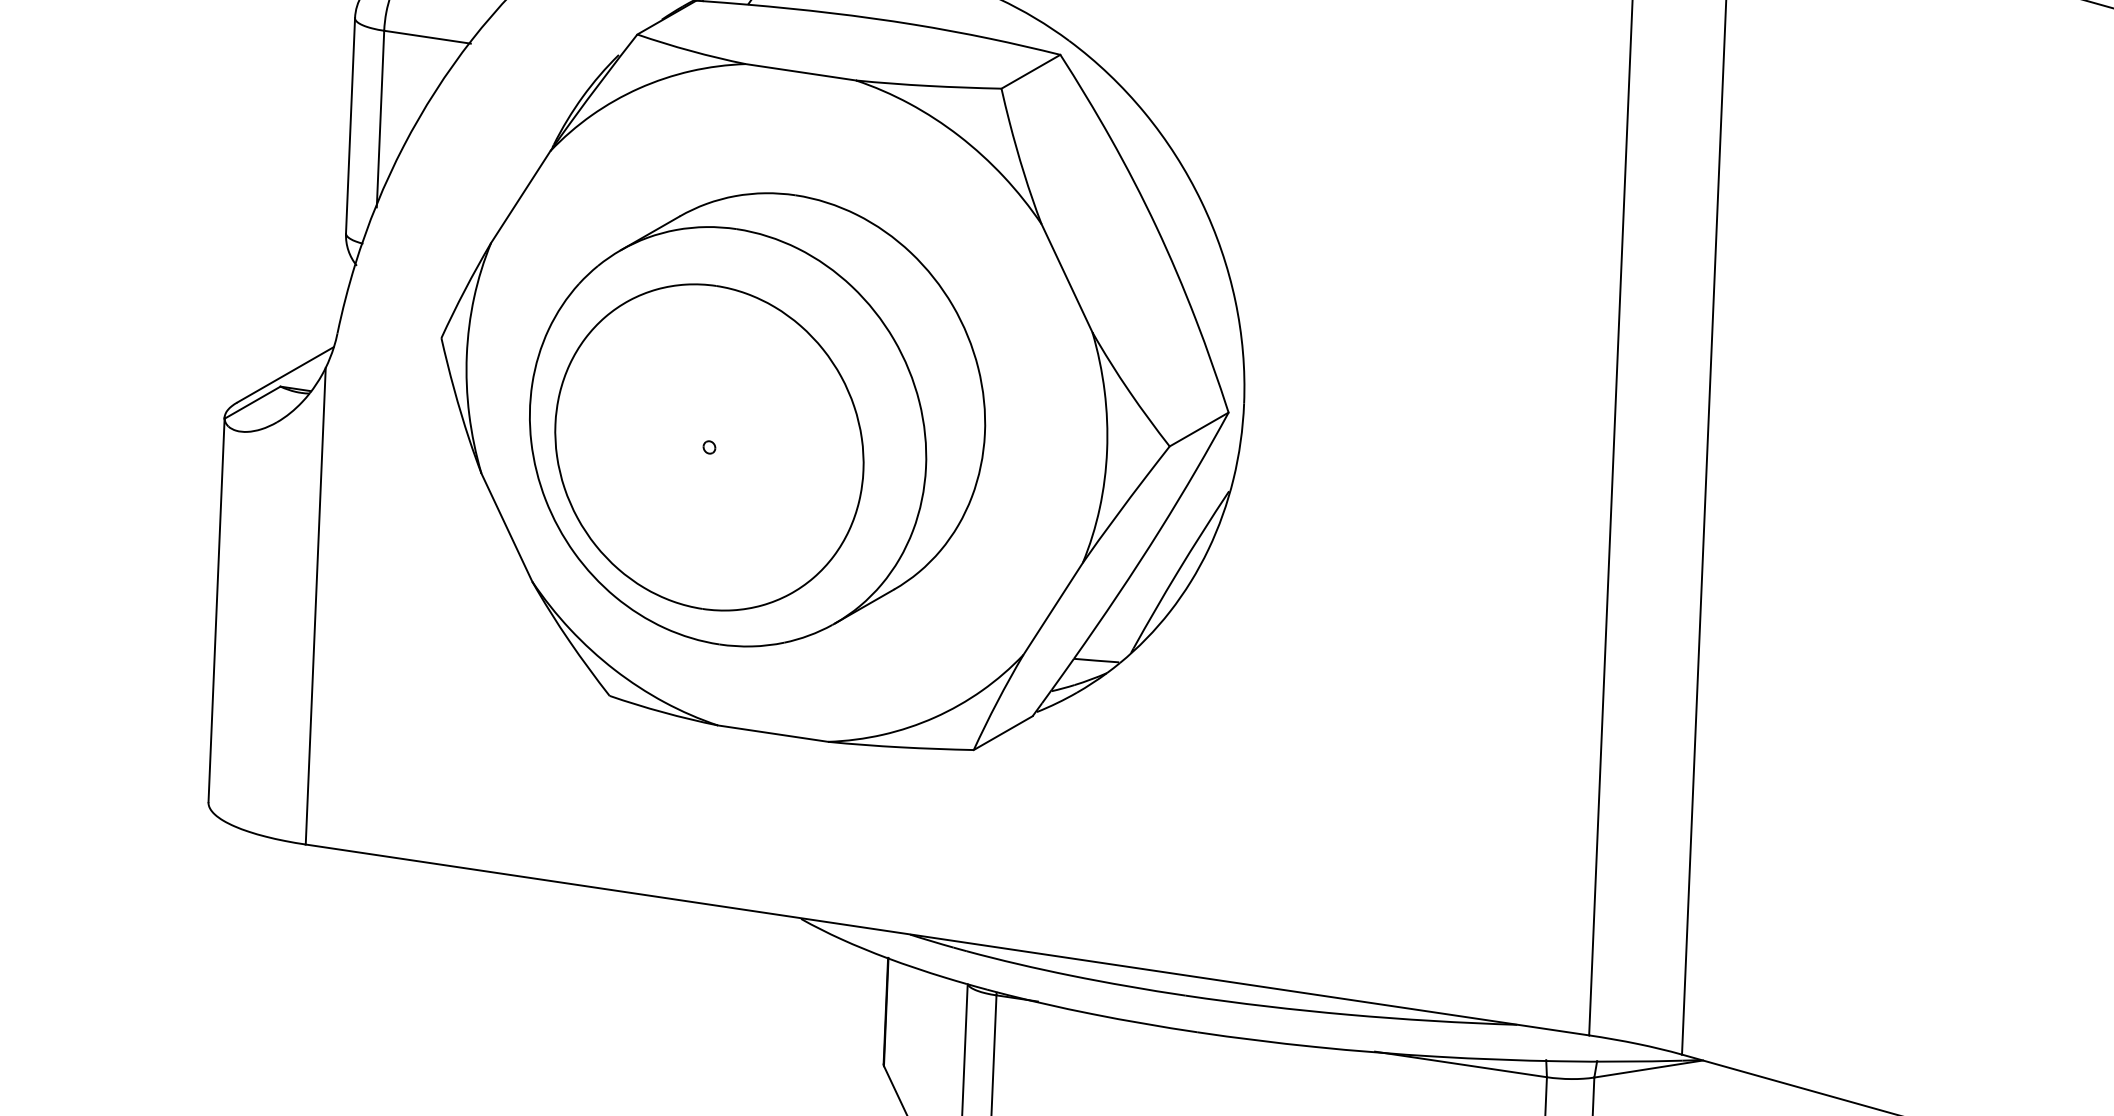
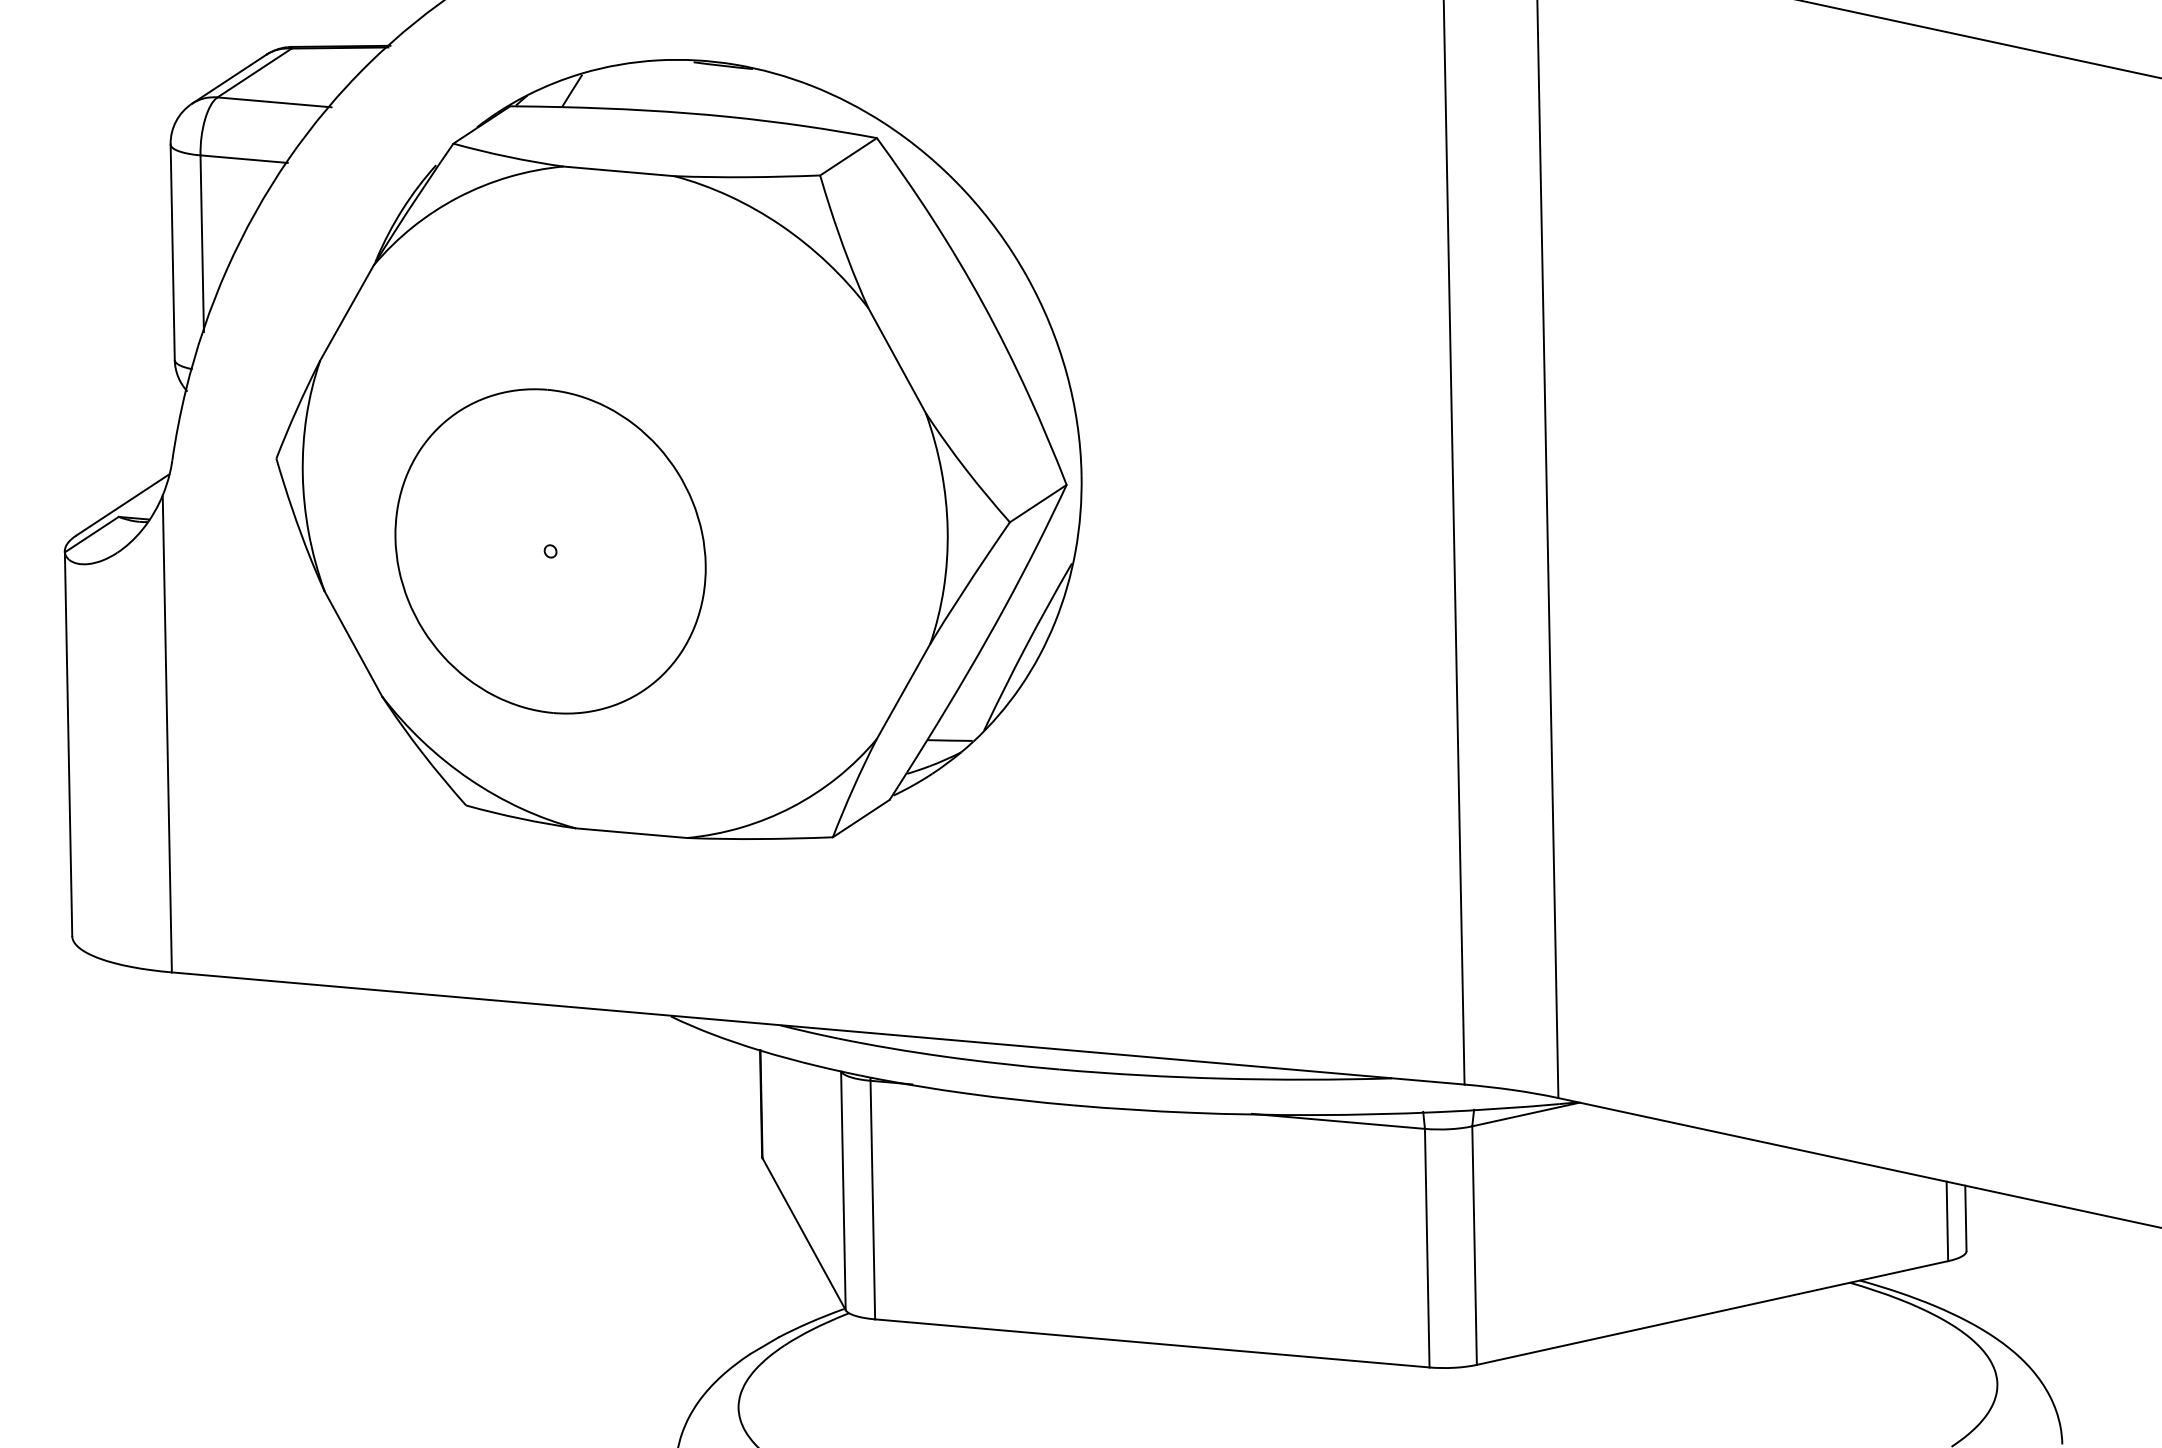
part: (757, 419) -> (596, 520), removed

